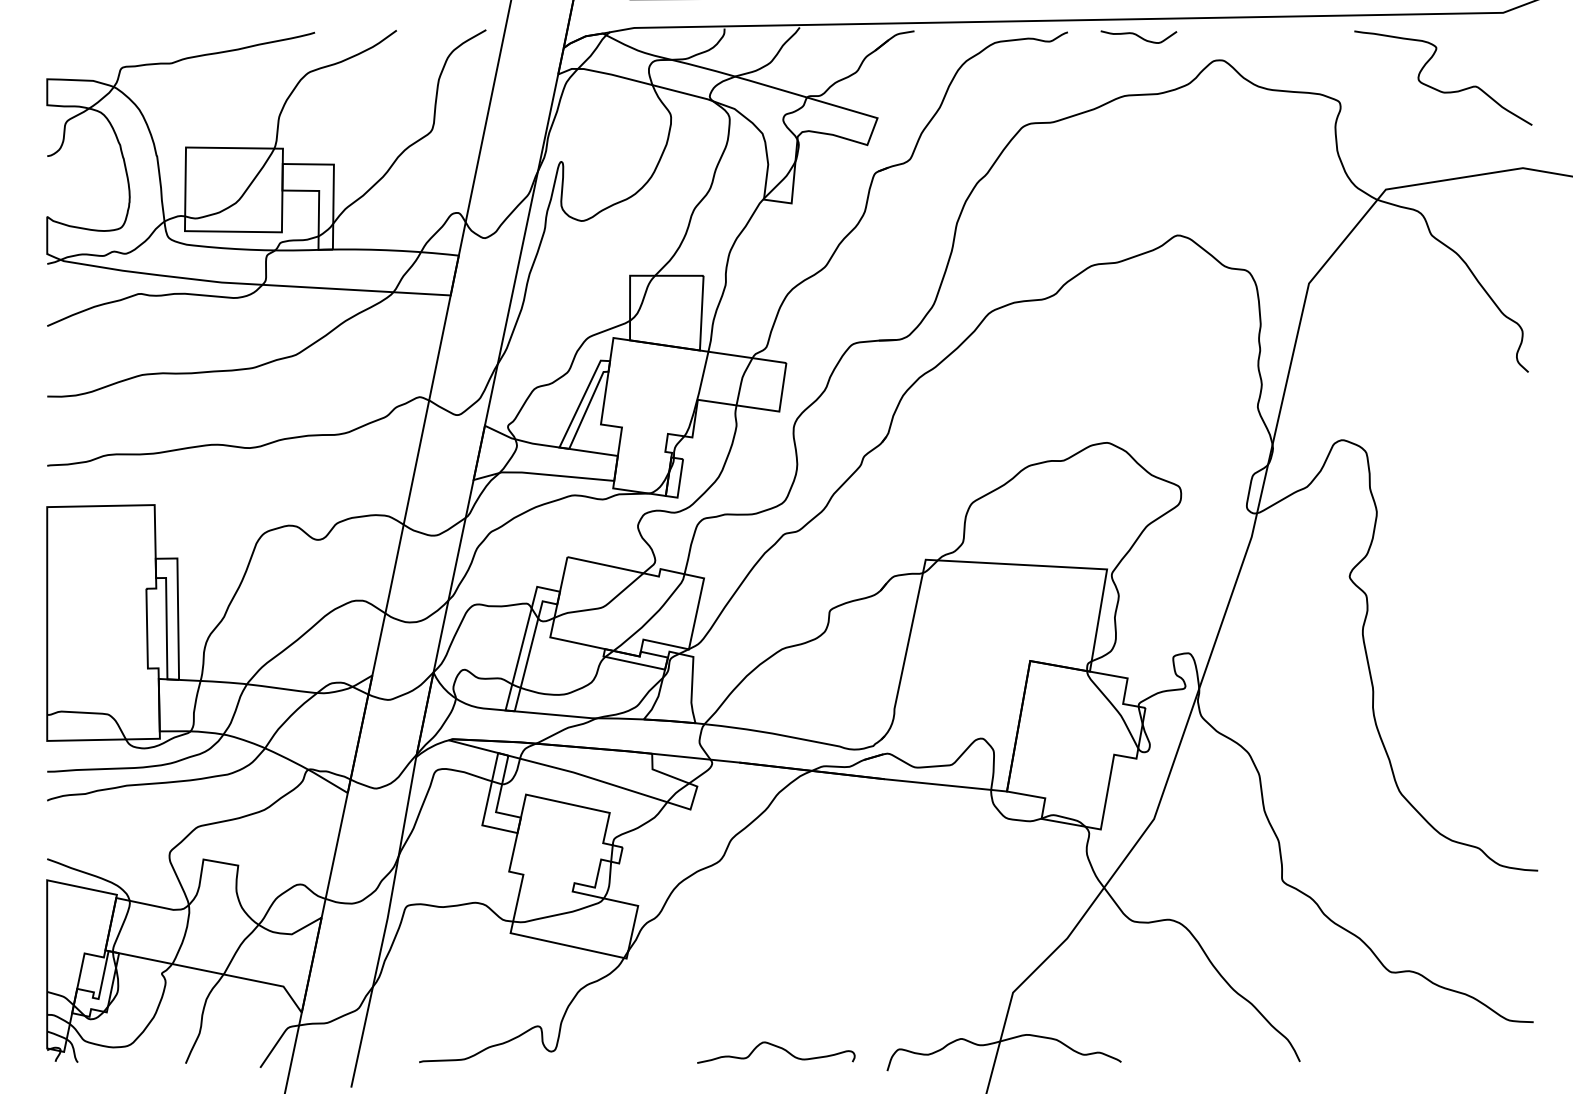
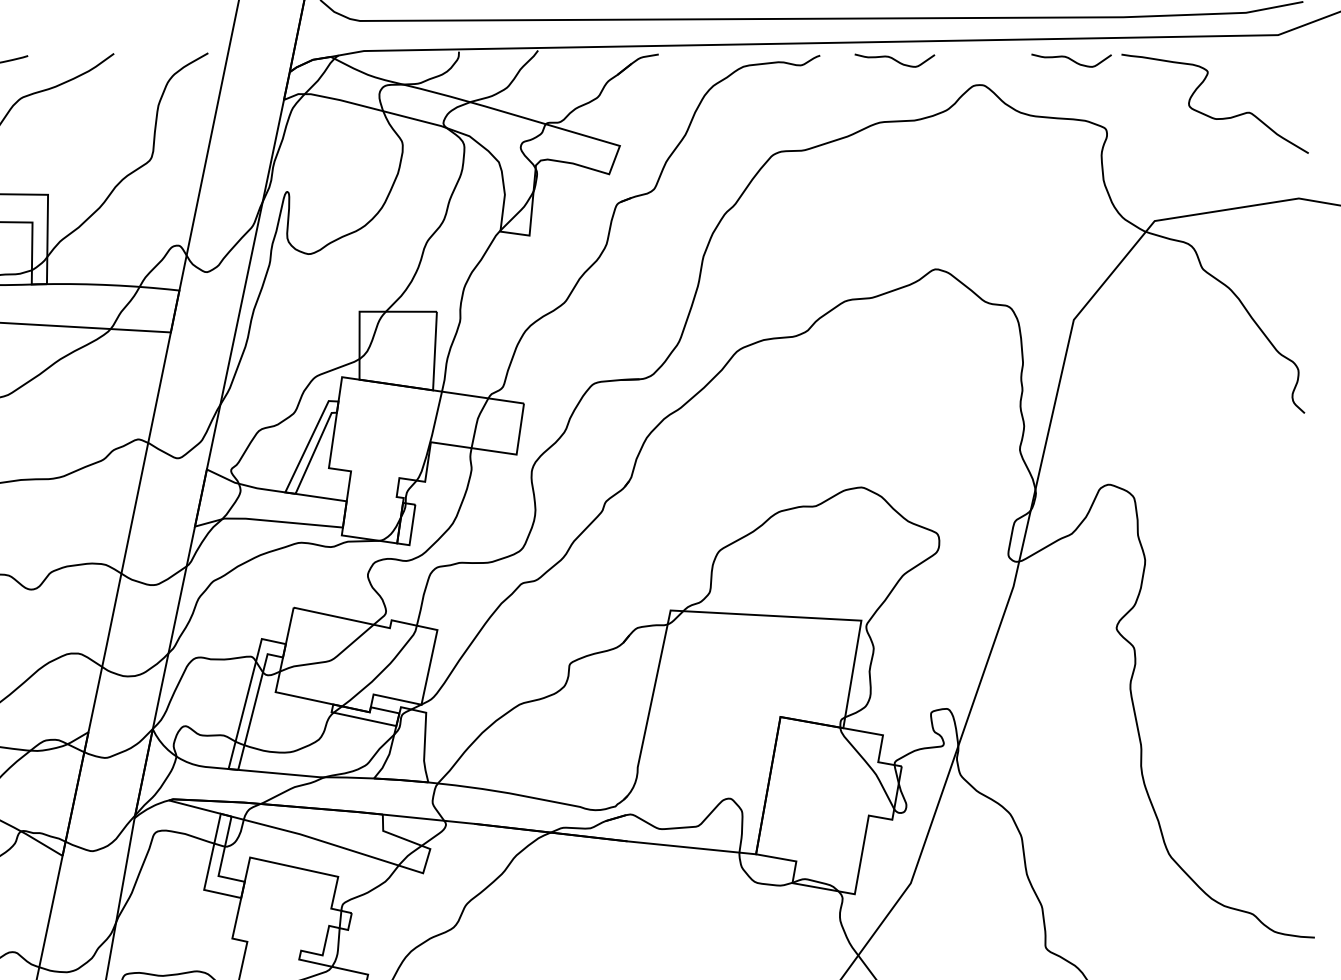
curve: (1306, 36) -> (1071, 60), added

